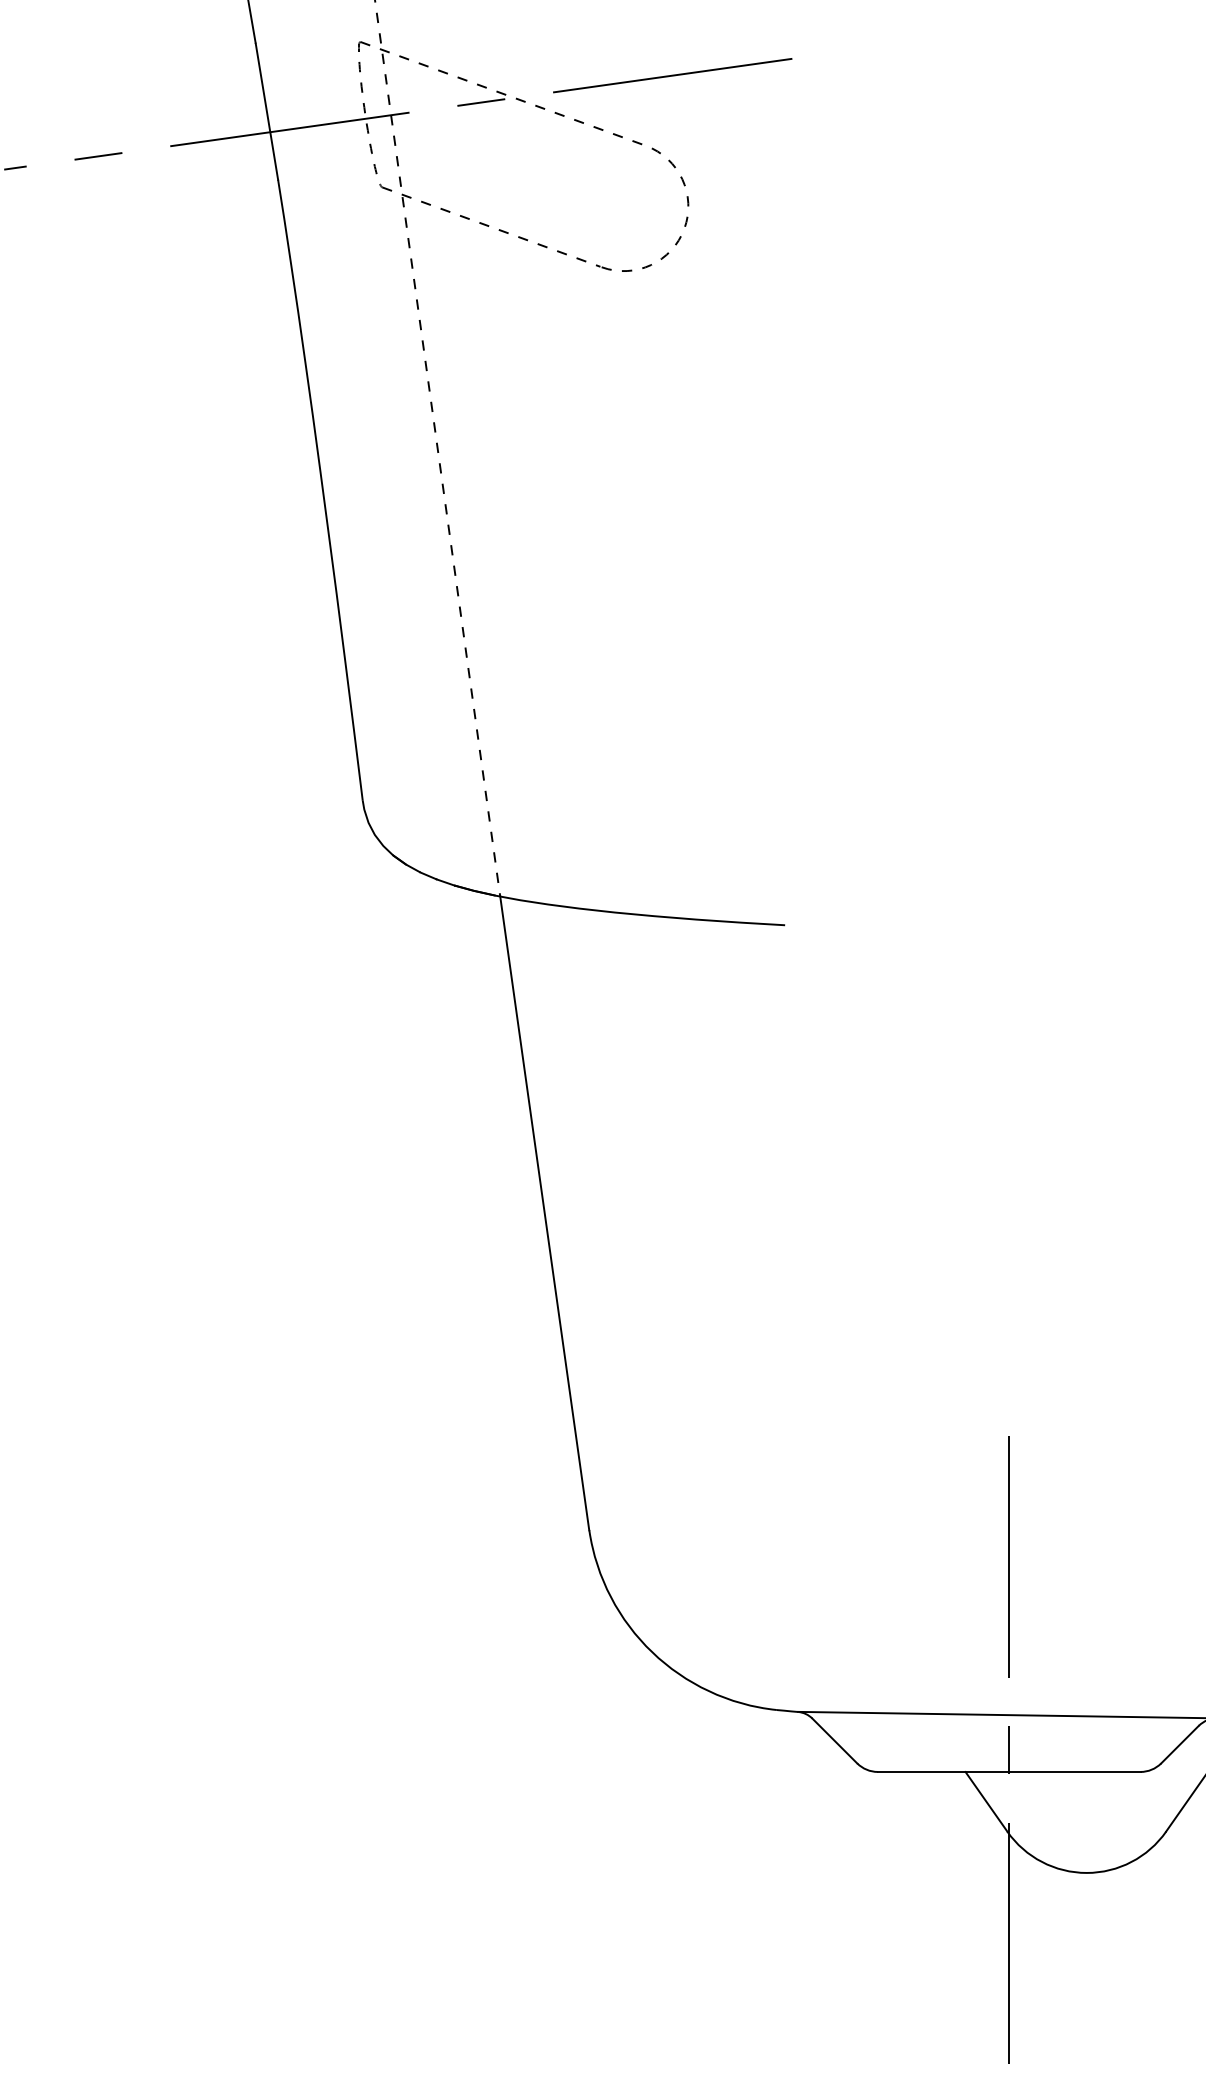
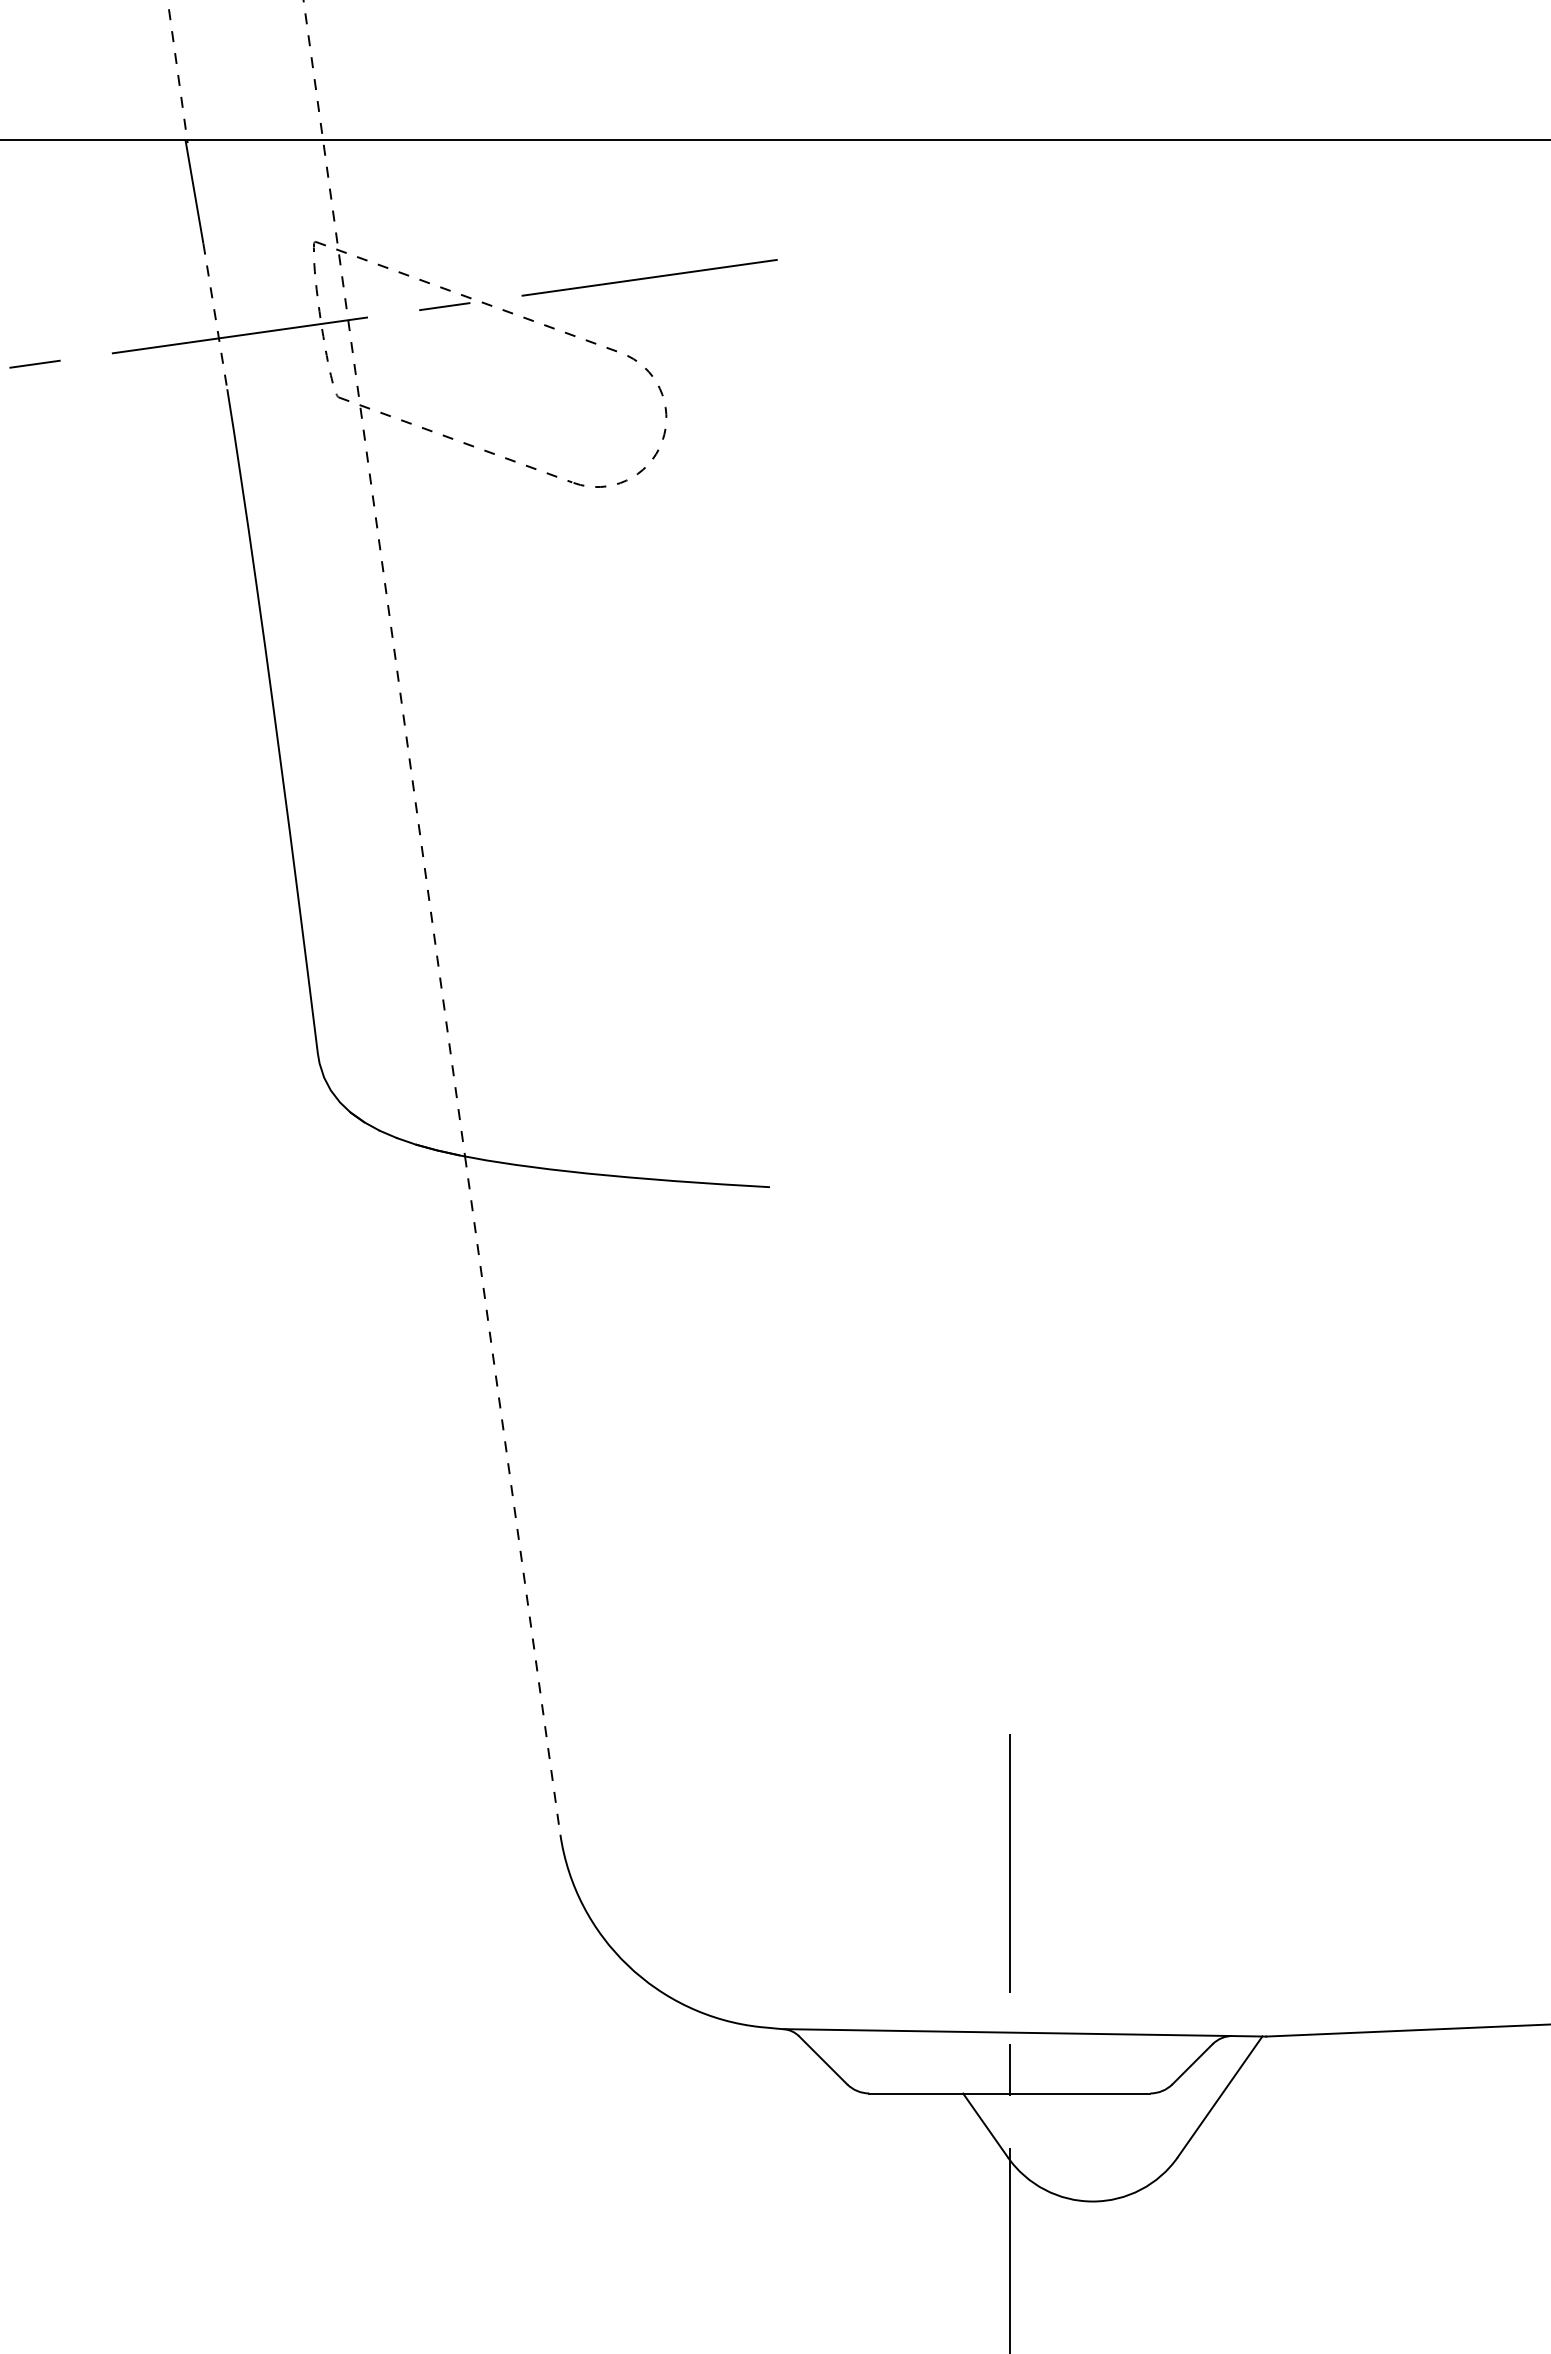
line: (267, 111) -> (215, 316), solid -> dashed
line: (544, 1214) -> (512, 1496), solid -> dashed

